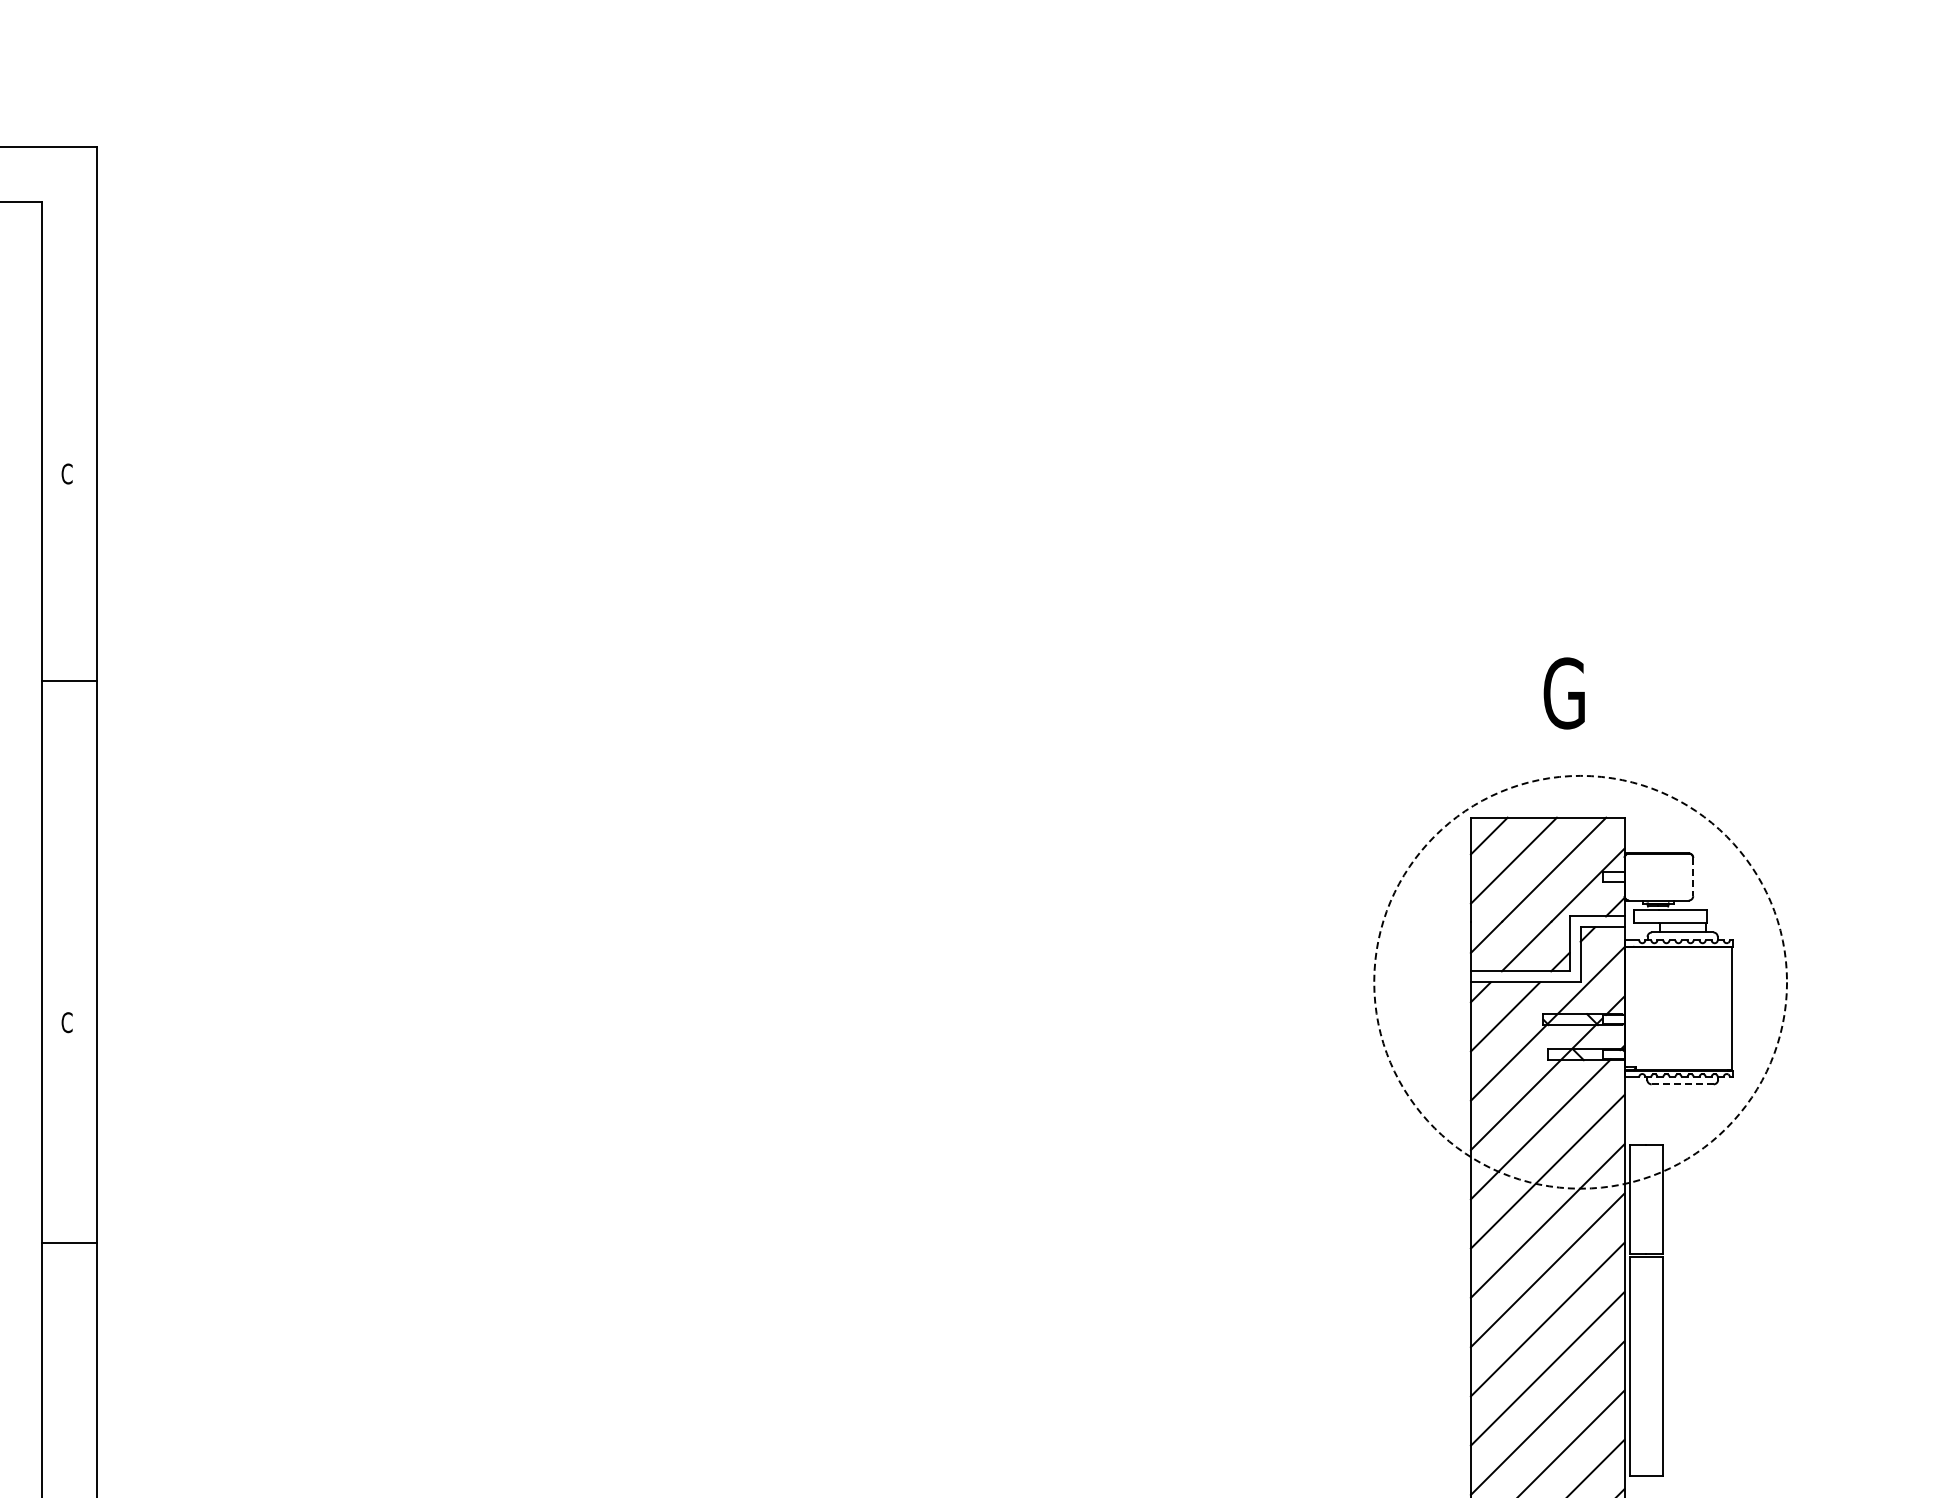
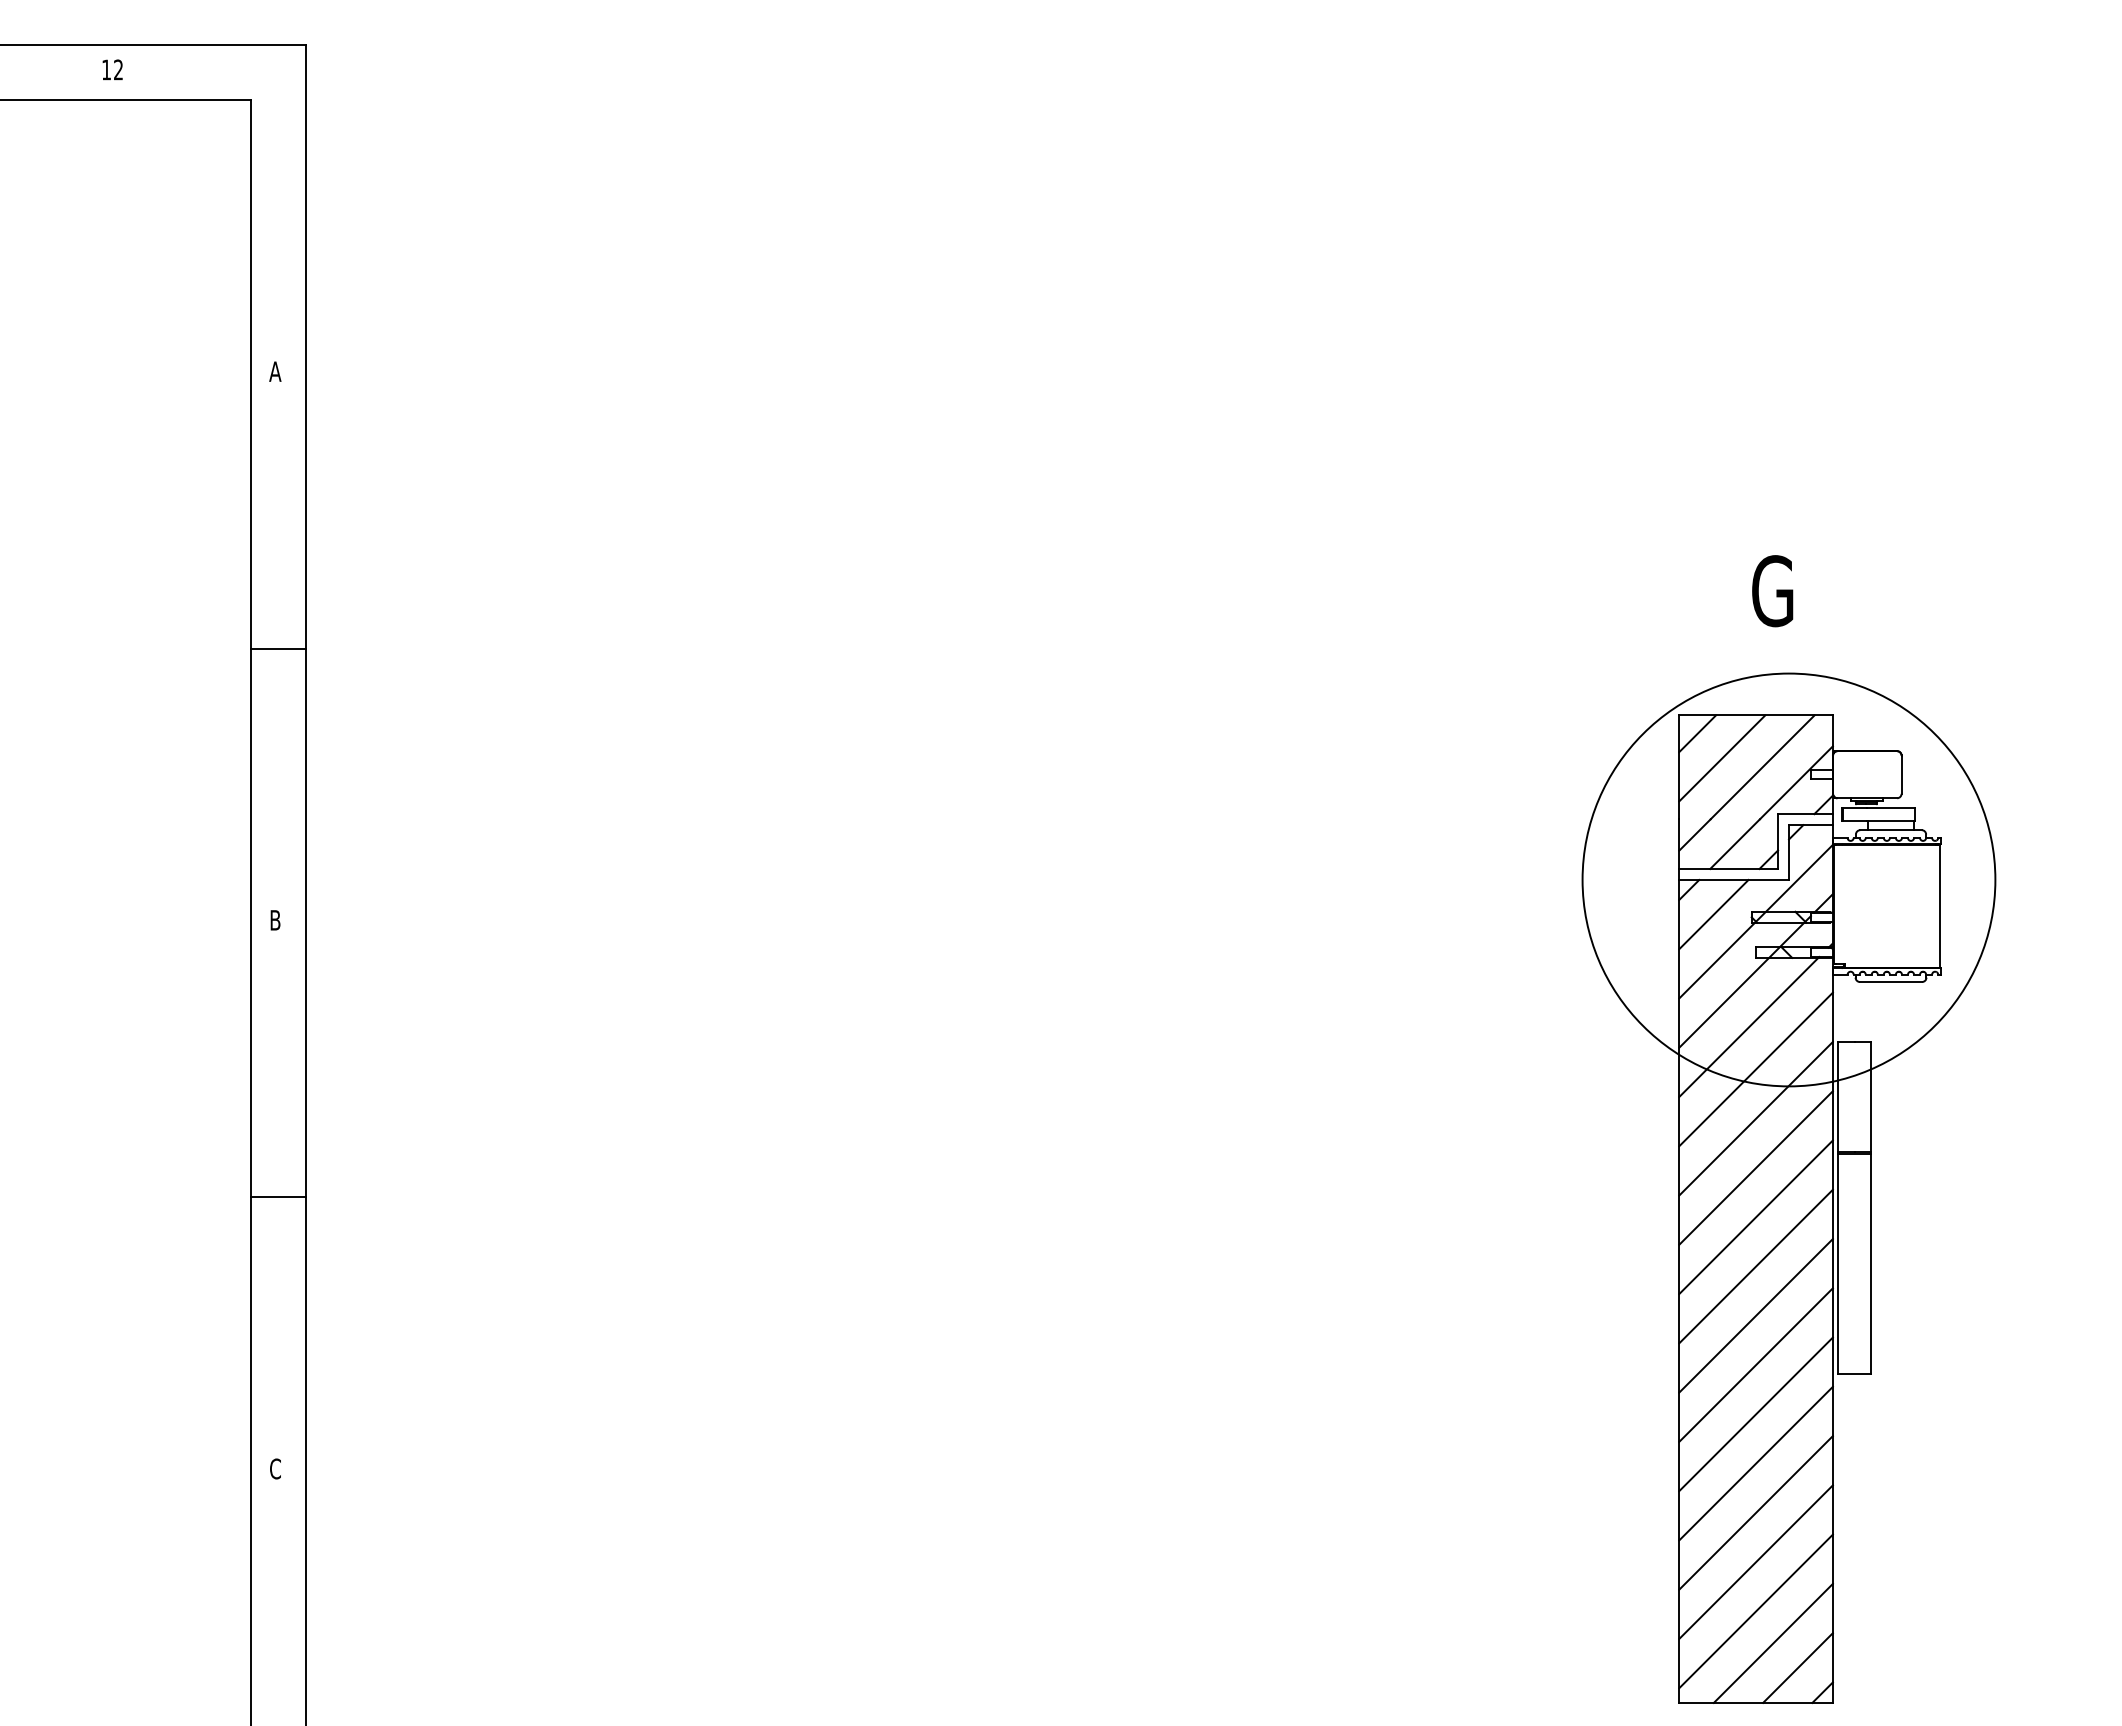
text: (67, 473) -> (275, 371), C -> A
line: (69, 680) -> (277, 648), moved
line: (1693, 877) -> (1901, 775), dashed -> solid
circle: (1580, 981) -> (1788, 879), dashed -> solid
text: (67, 1021) -> (275, 919), C -> B
line: (1682, 1084) -> (1890, 982), dashed -> solid
line: (69, 1242) -> (277, 1197), moved

